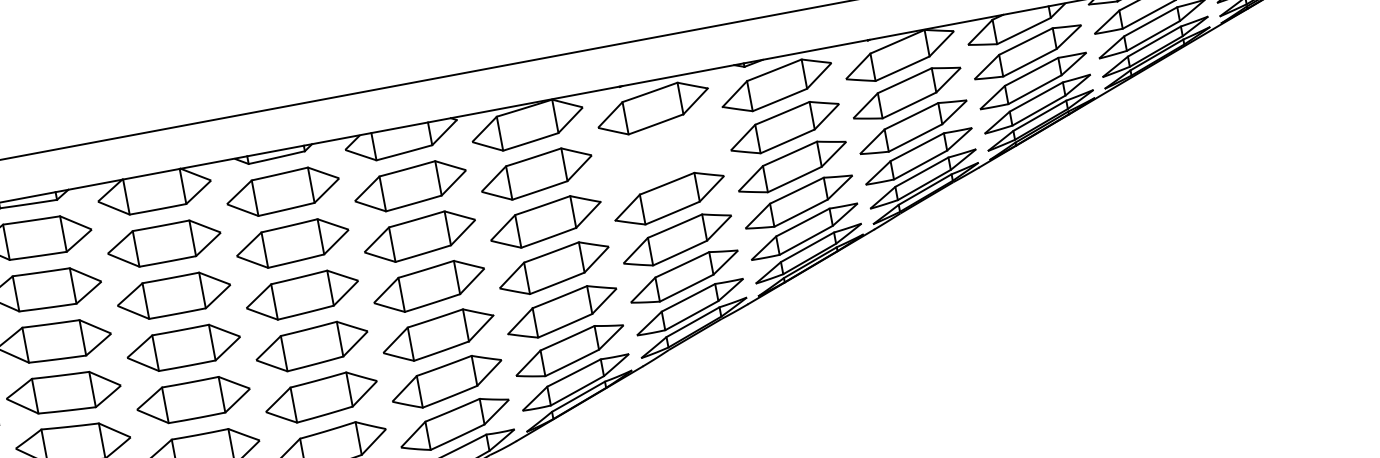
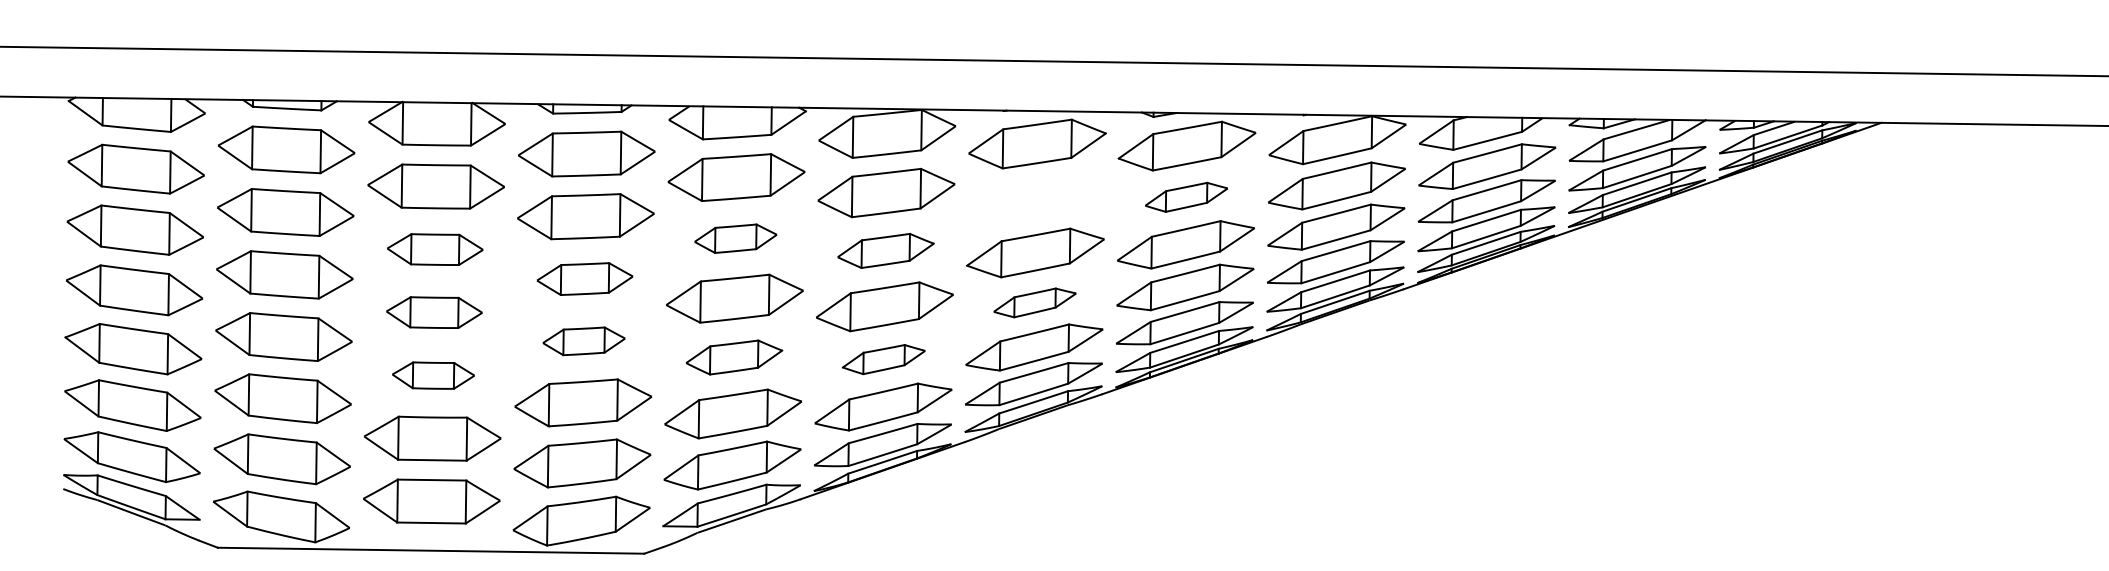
part: (785, 127) -> (1186, 197), size x0.6
part: (545, 221) -> (885, 250), size x0.7
part: (419, 236) -> (735, 238), size x0.6
part: (677, 239) -> (1034, 302), size x0.6
part: (302, 294) -> (584, 278), size x0.7
part: (173, 295) -> (434, 249), size x0.7
part: (562, 311) -> (883, 359), size x0.6
part: (438, 334) -> (734, 357), size x0.7
part: (311, 346) -> (583, 341), size x0.6
part: (183, 347) -> (434, 312), size x0.7
part: (193, 399) -> (433, 375), size x0.6

